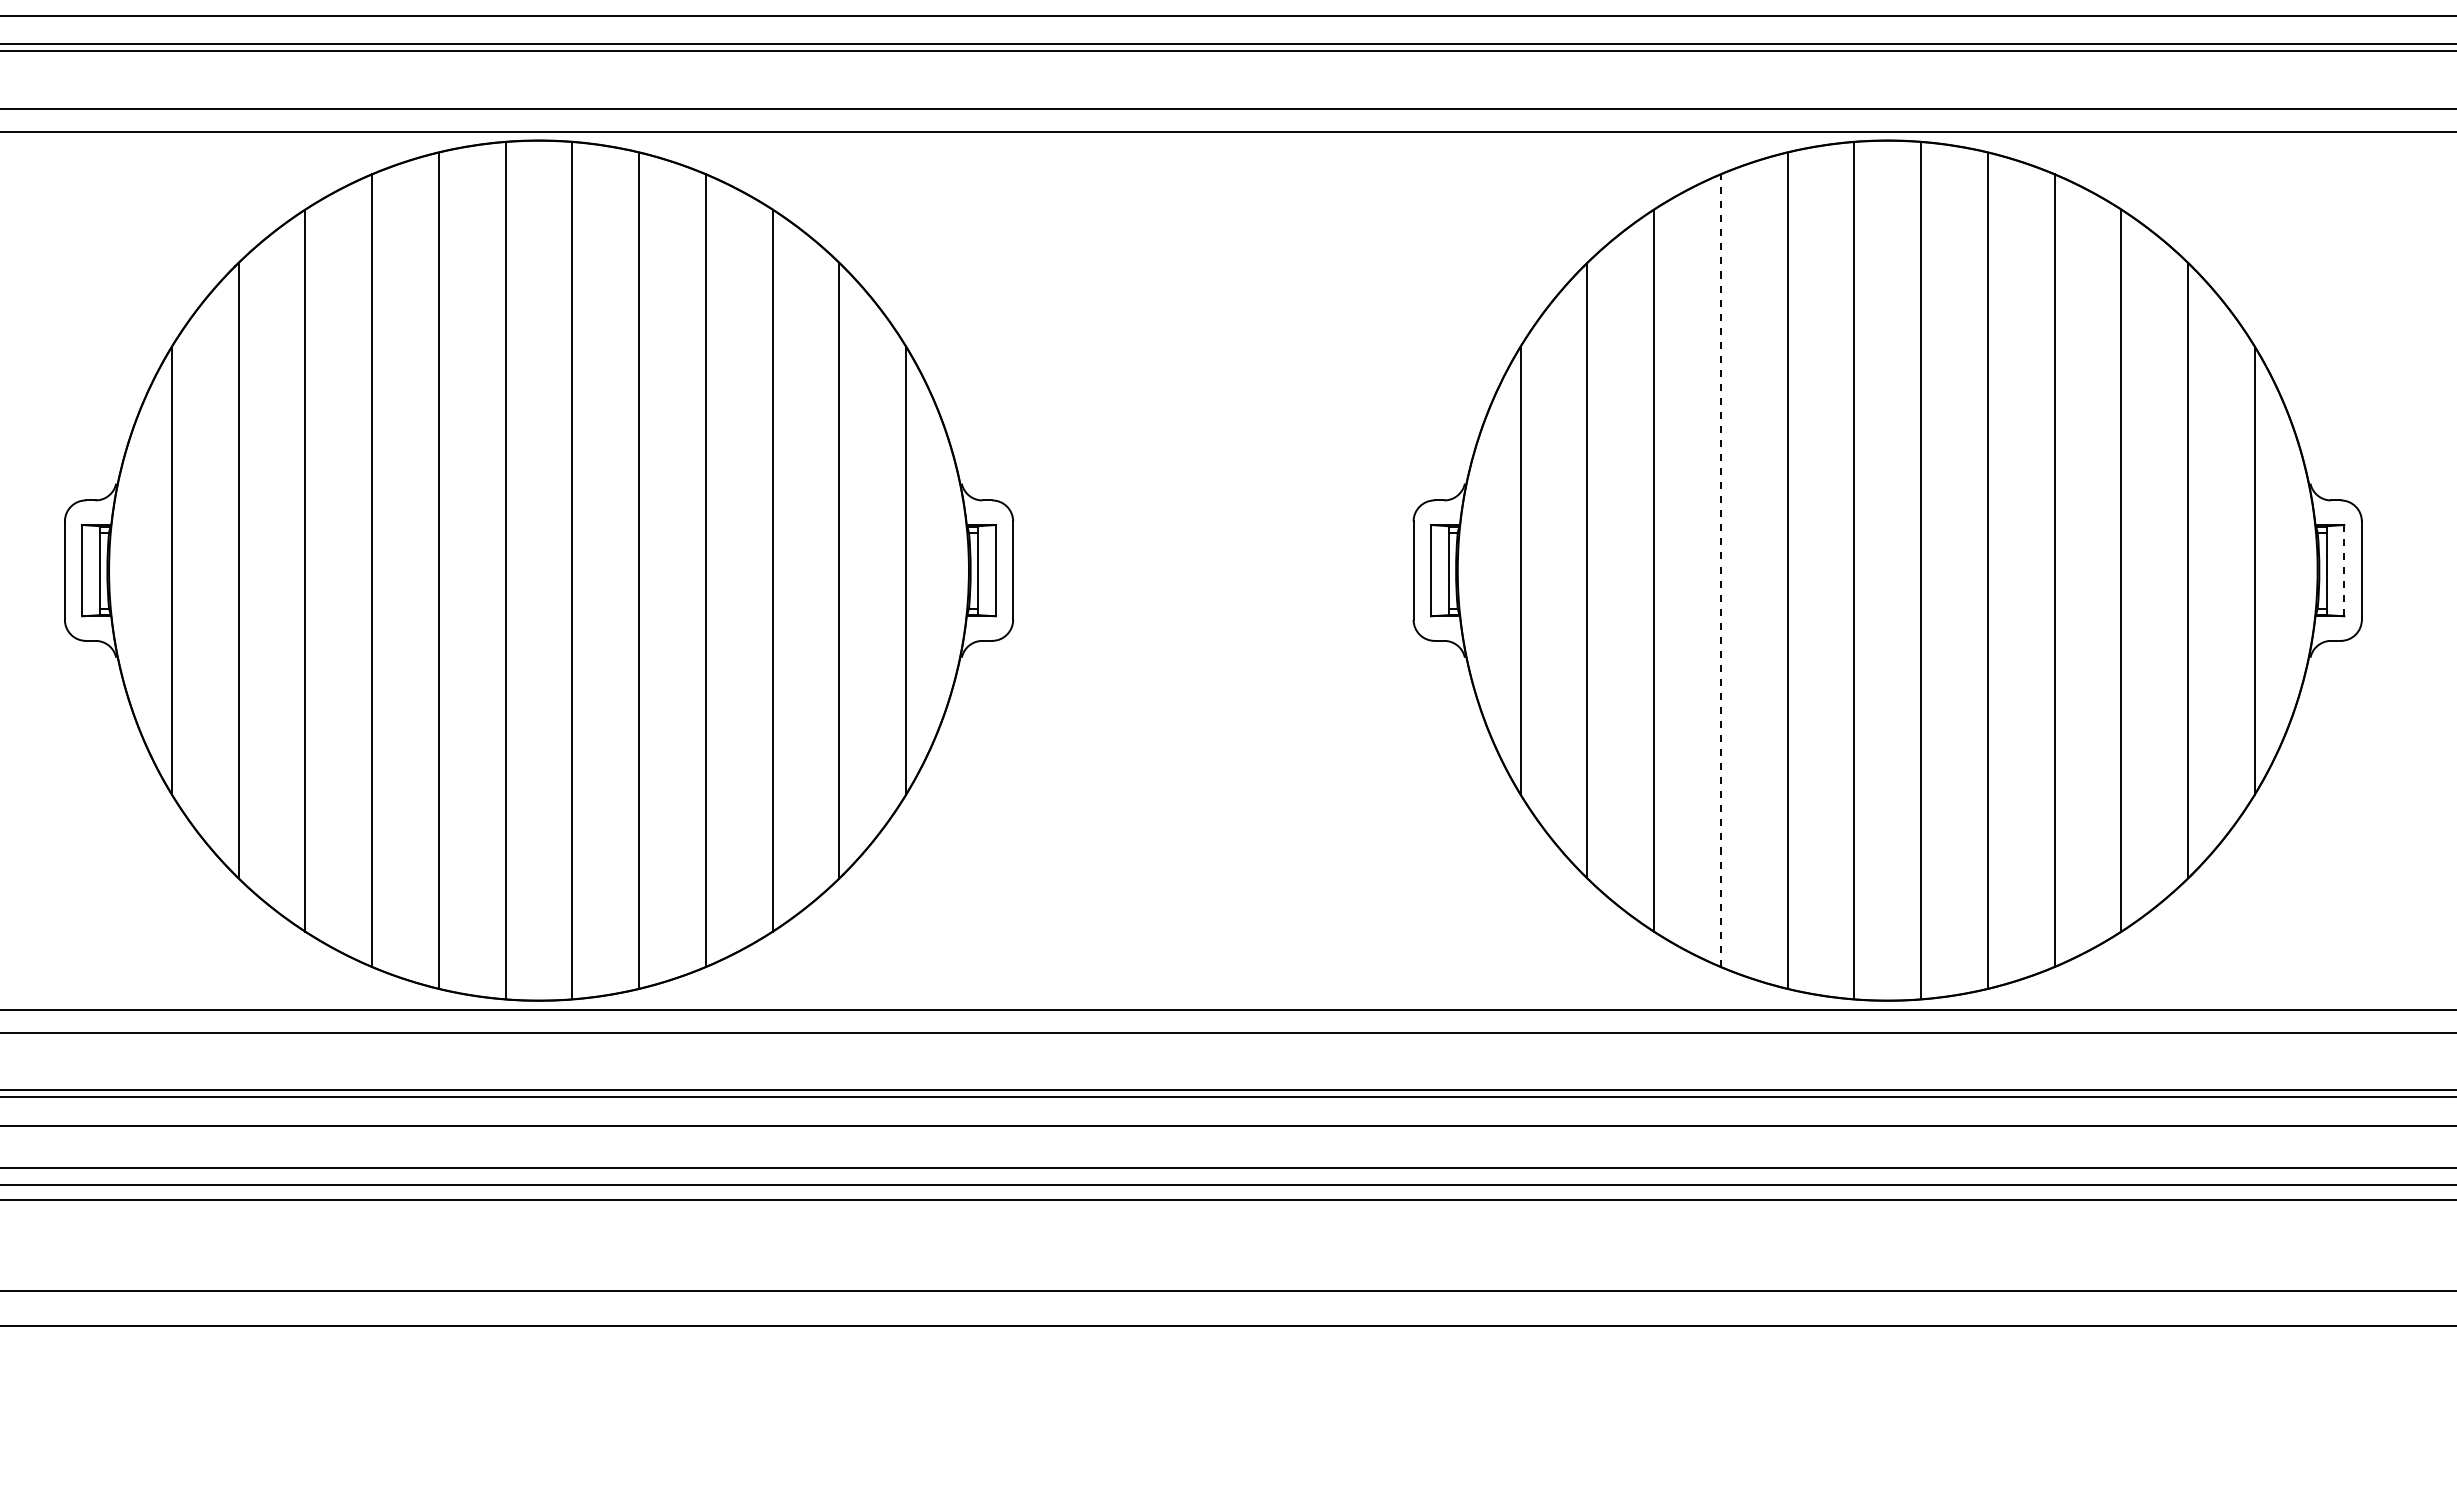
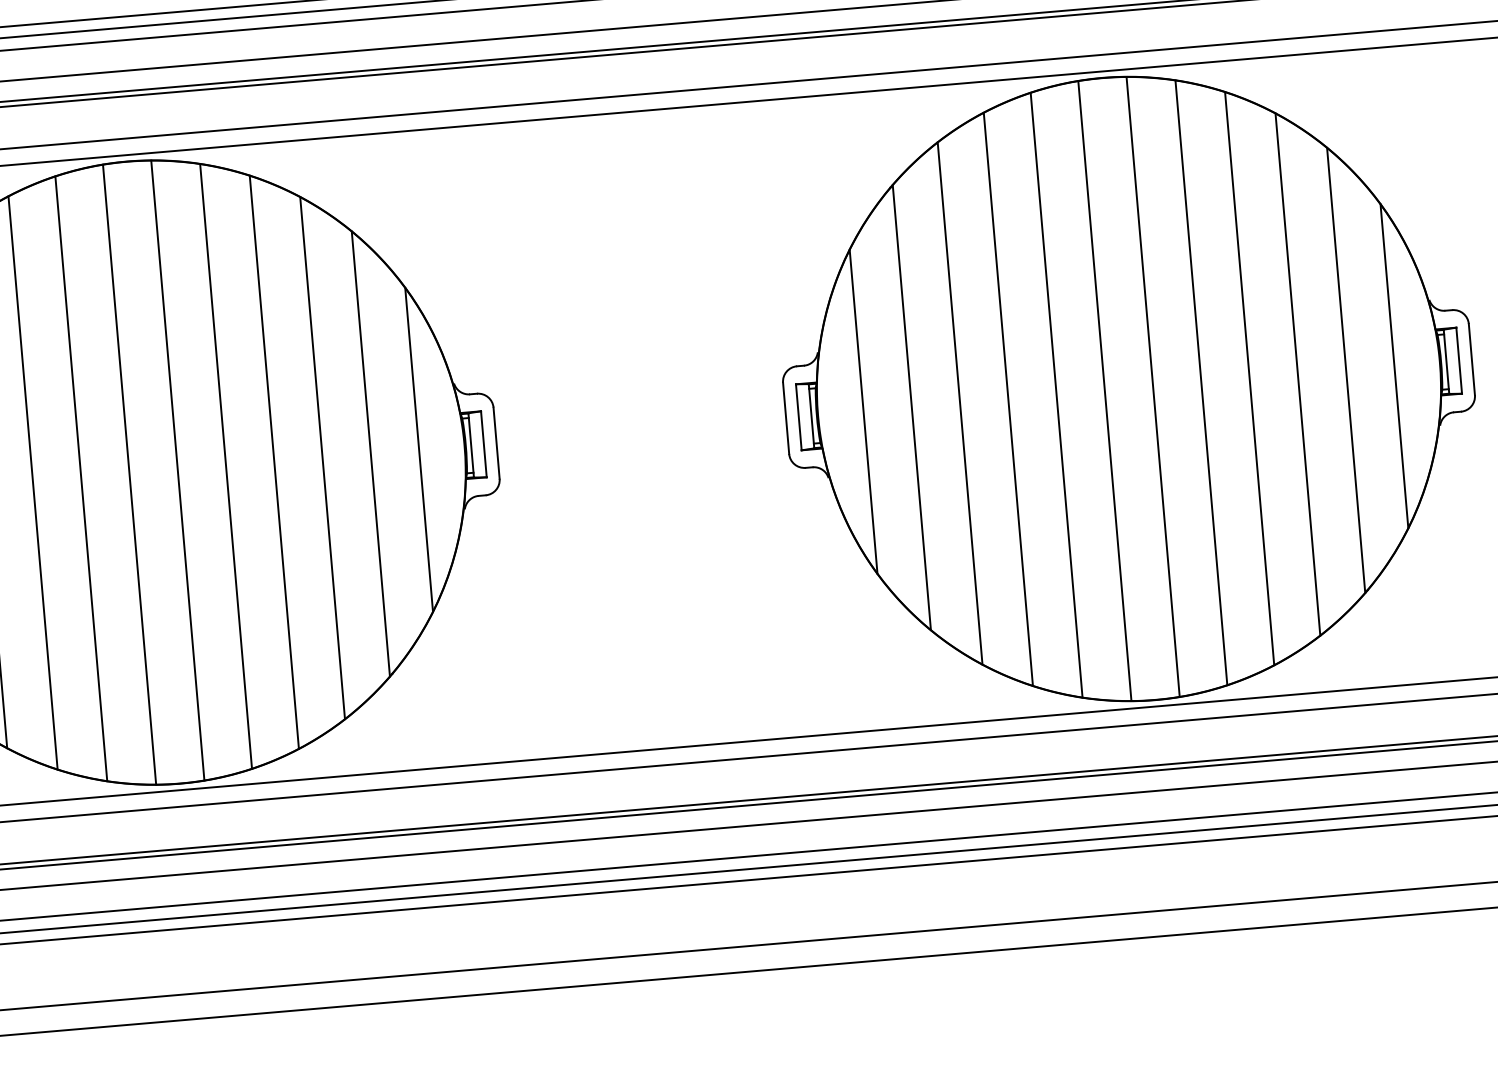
line: (1720, 570) -> (1008, 399), dashed -> solid
line: (2344, 570) -> (1459, 360), dashed -> solid

